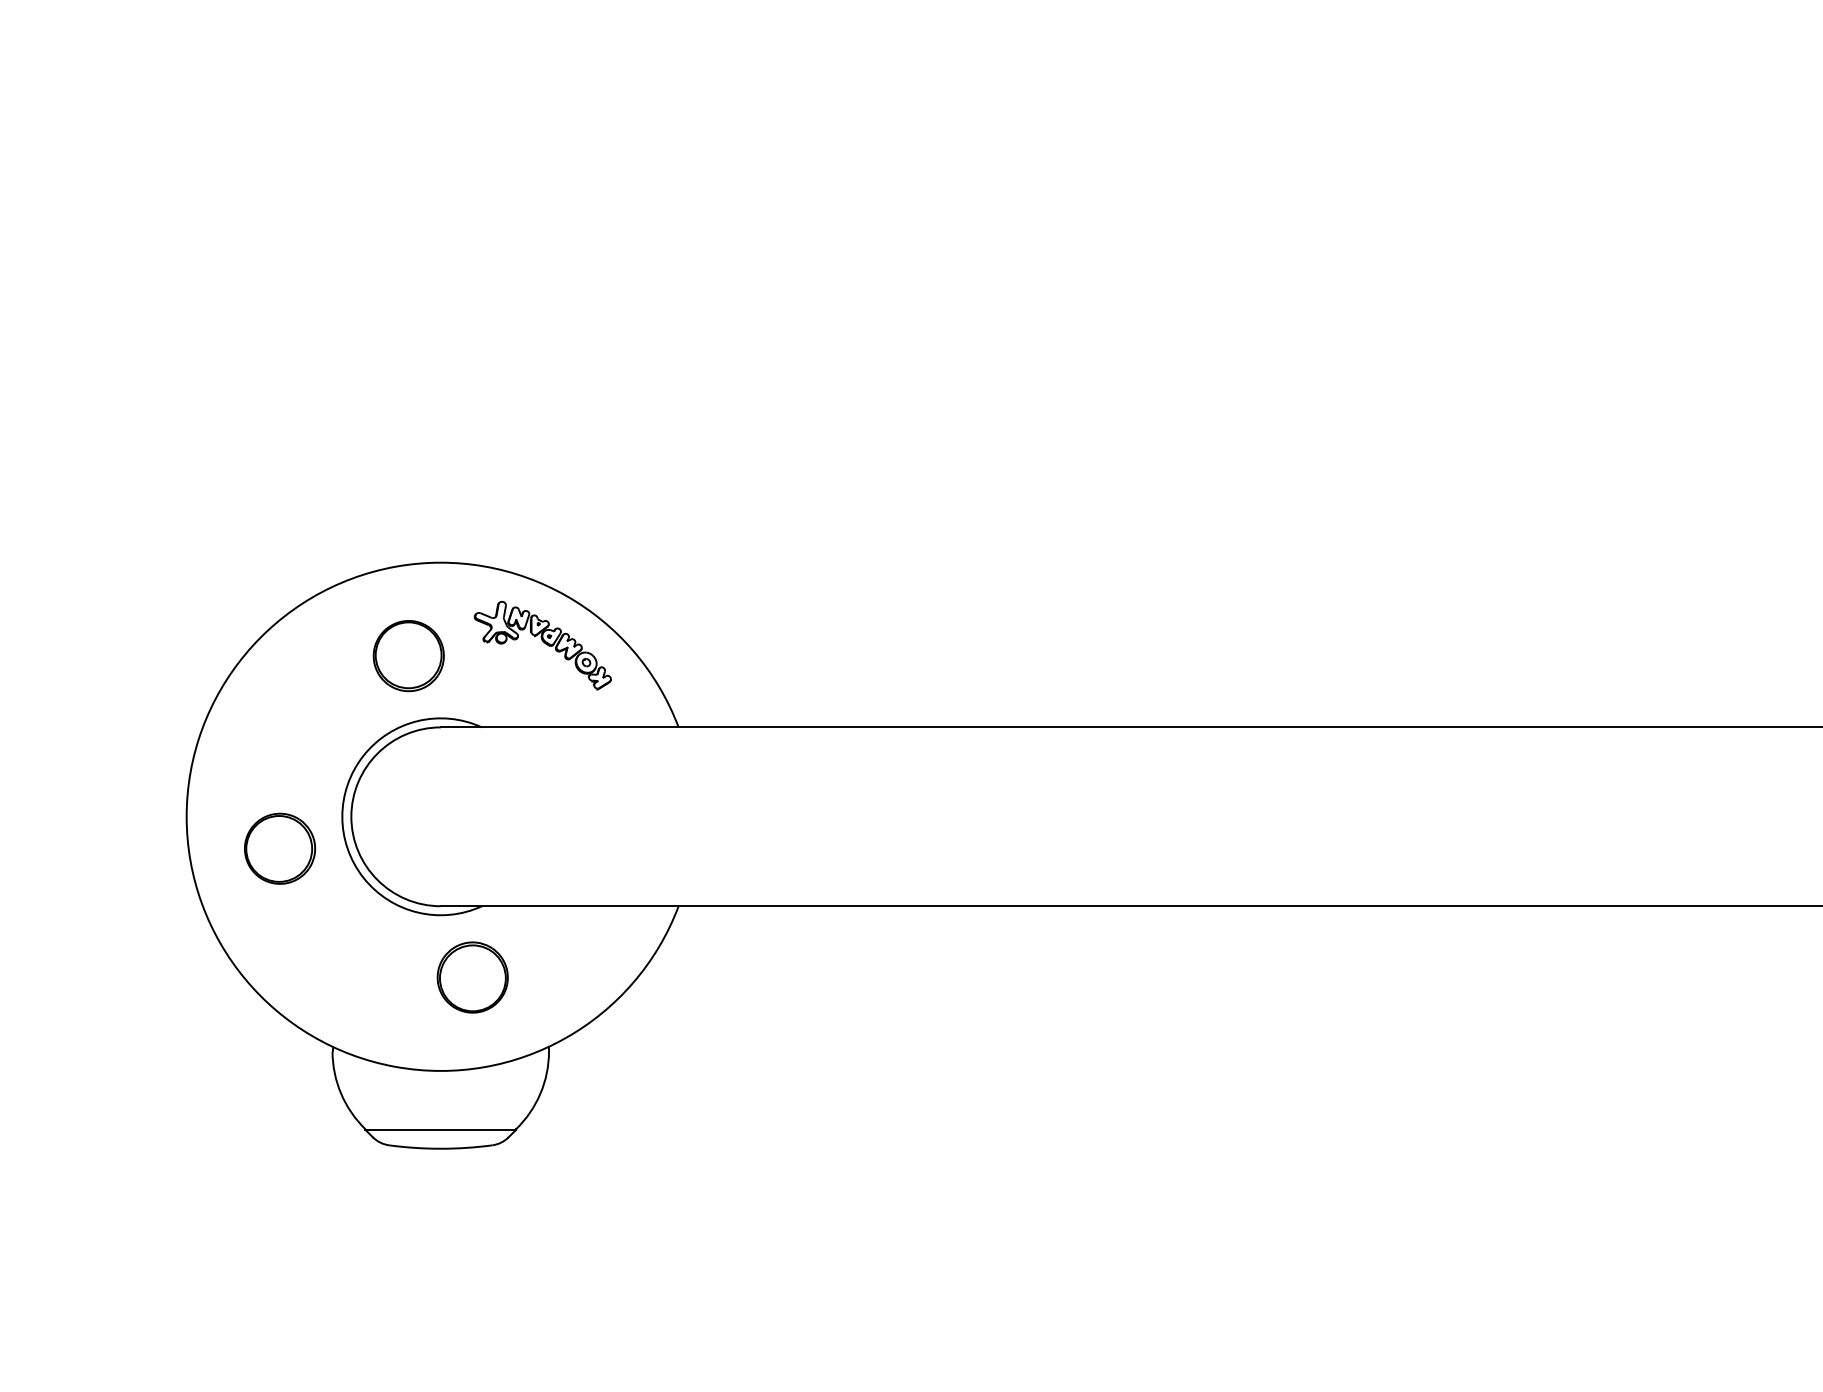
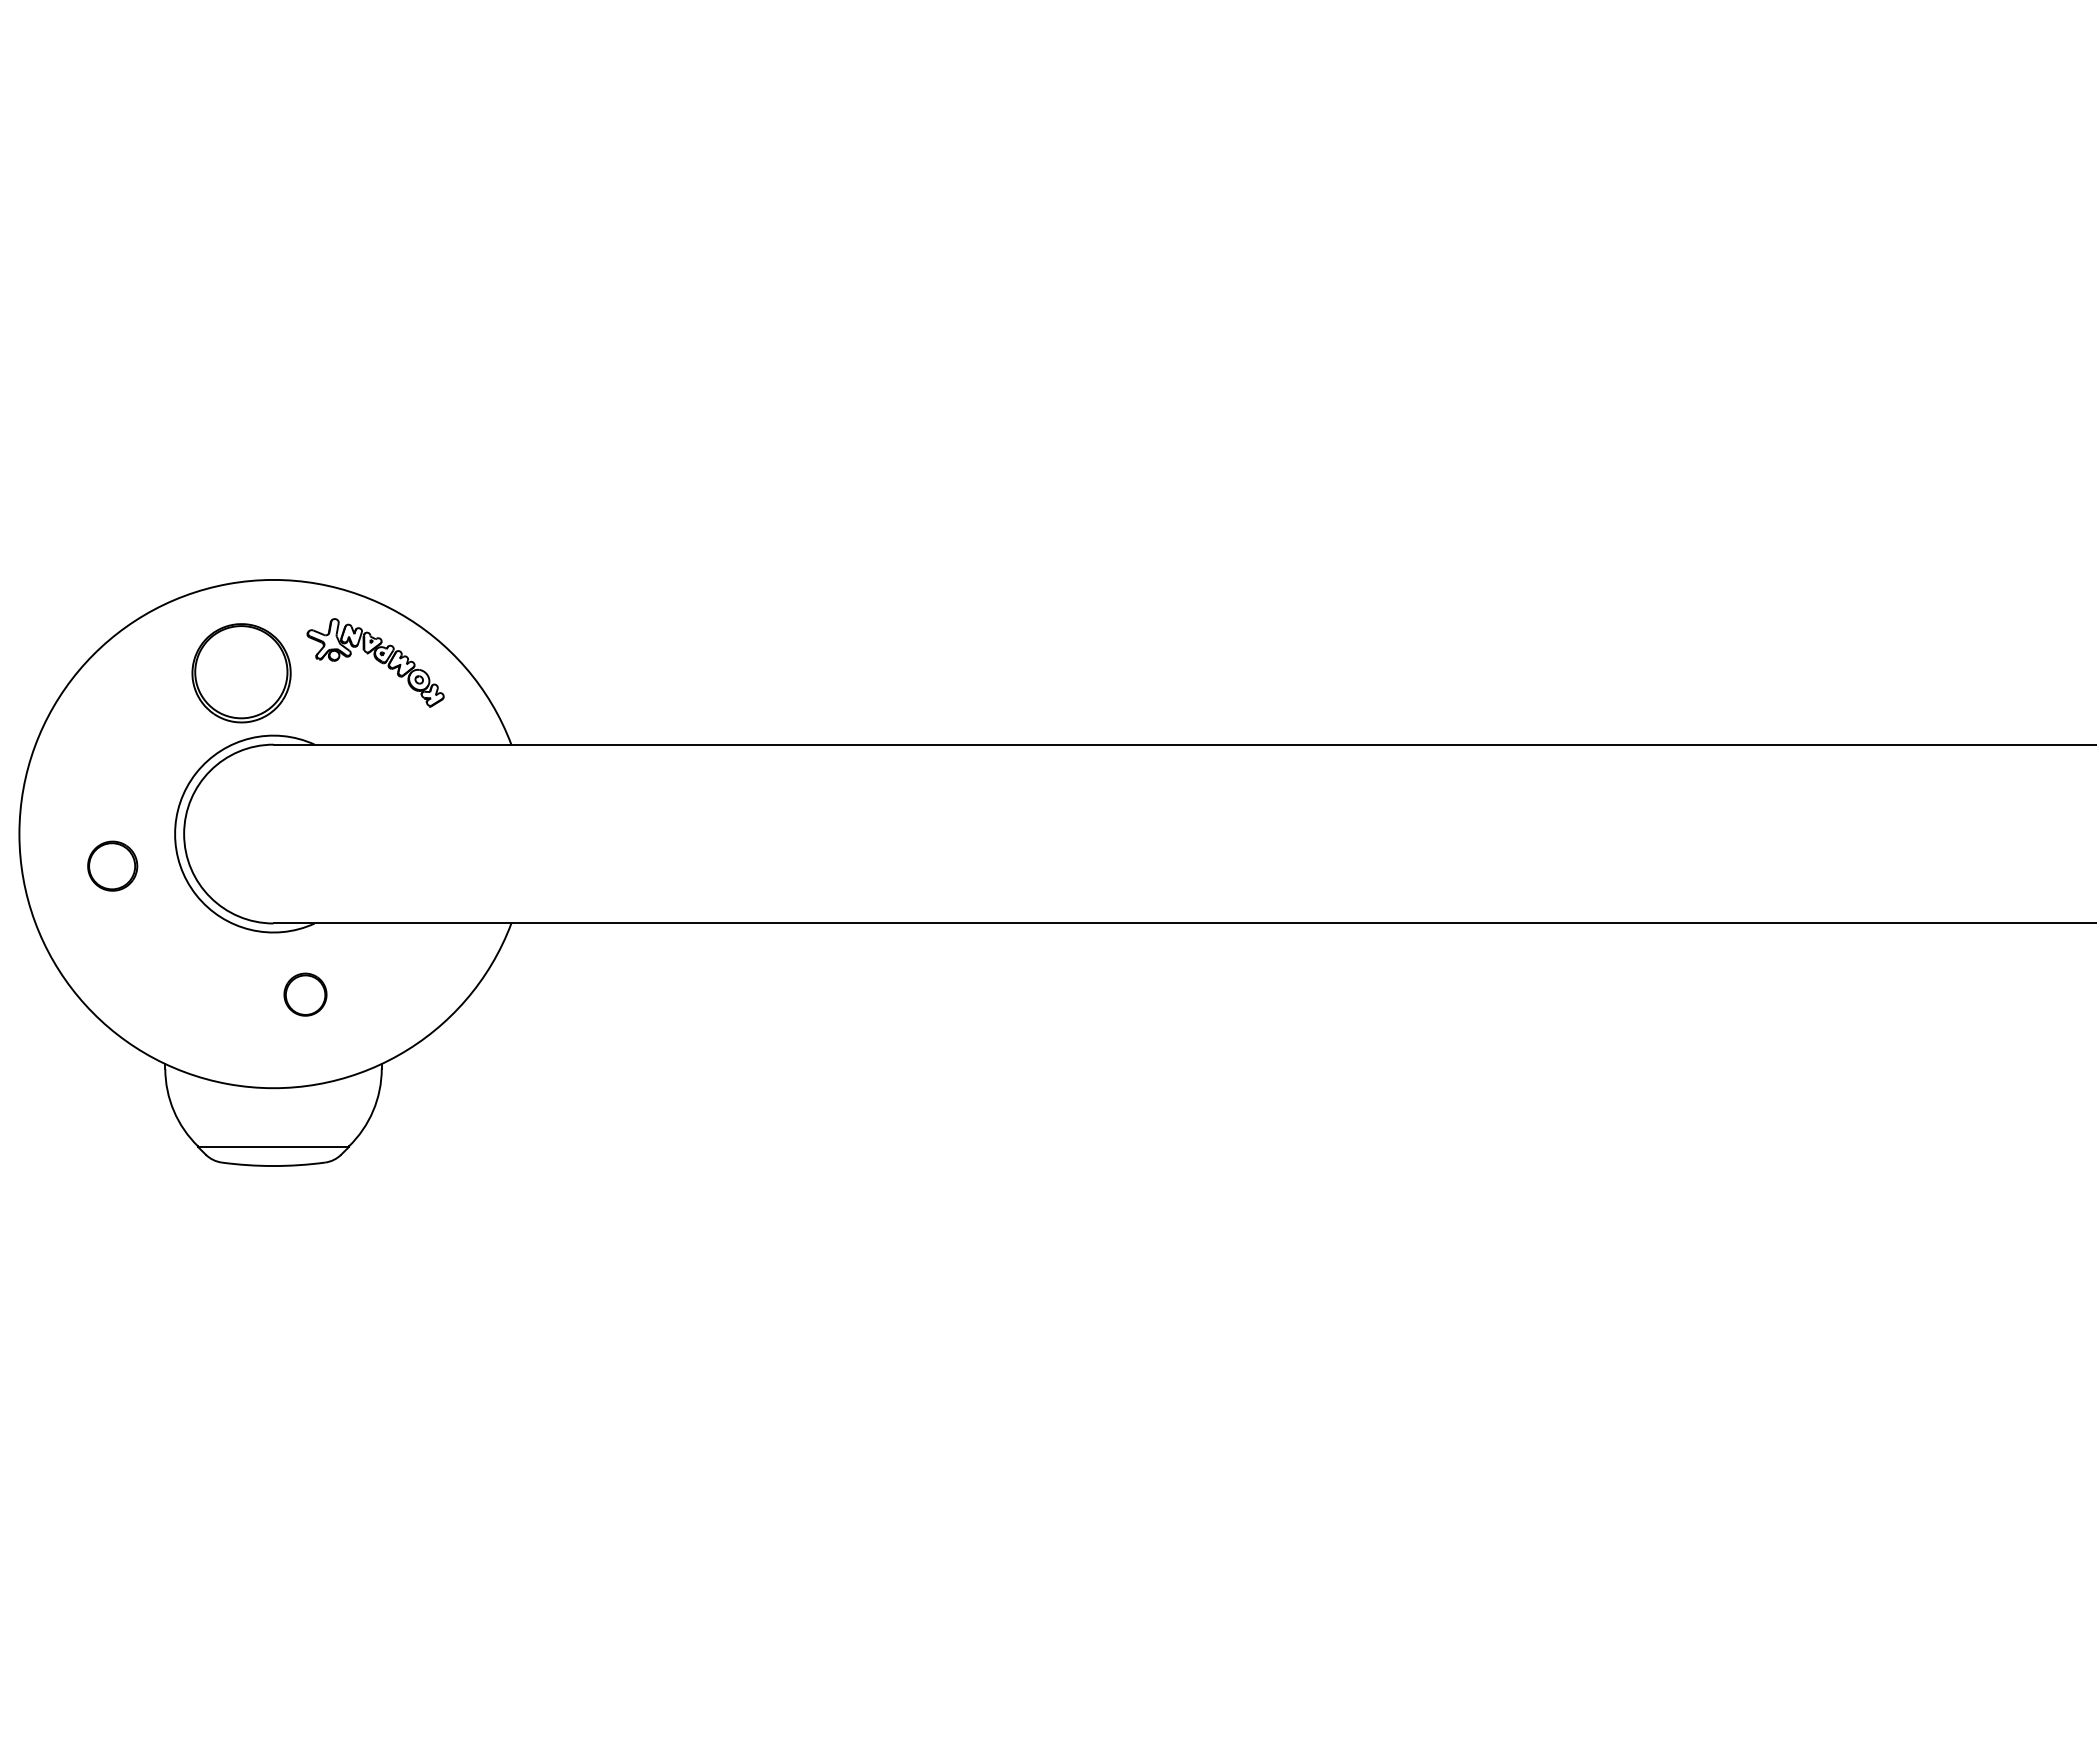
part: (408, 656) -> (241, 673), size x1.4
part: (279, 849) -> (112, 866), size x0.7
part: (472, 977) -> (305, 994), size x0.6

